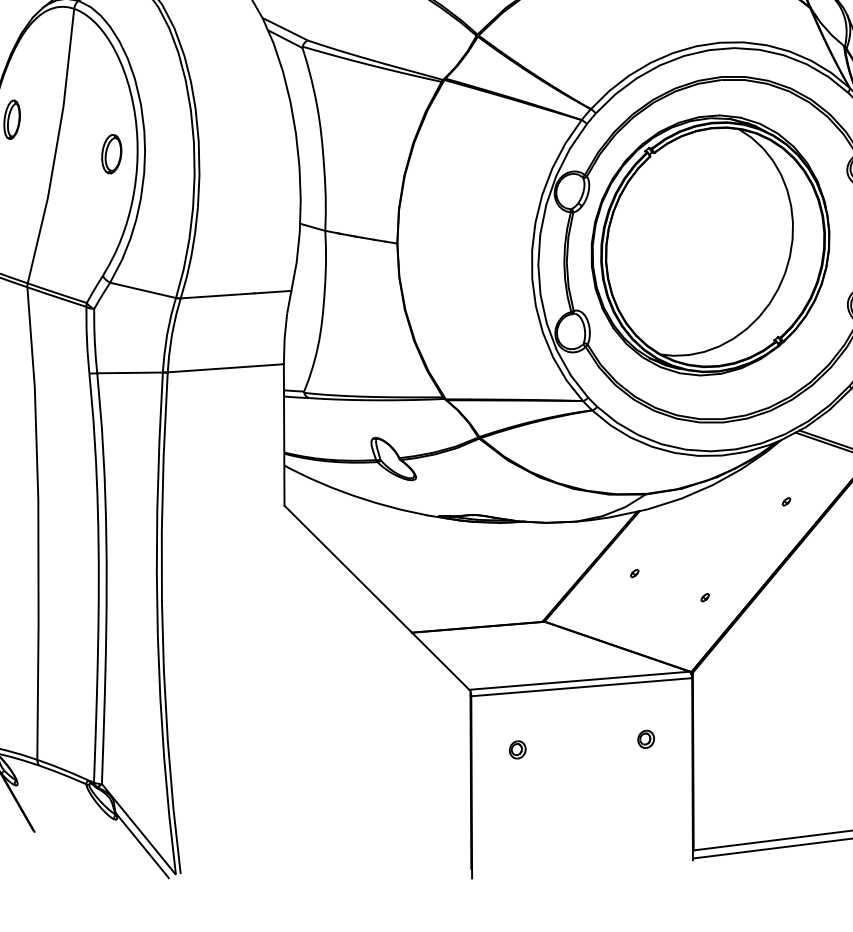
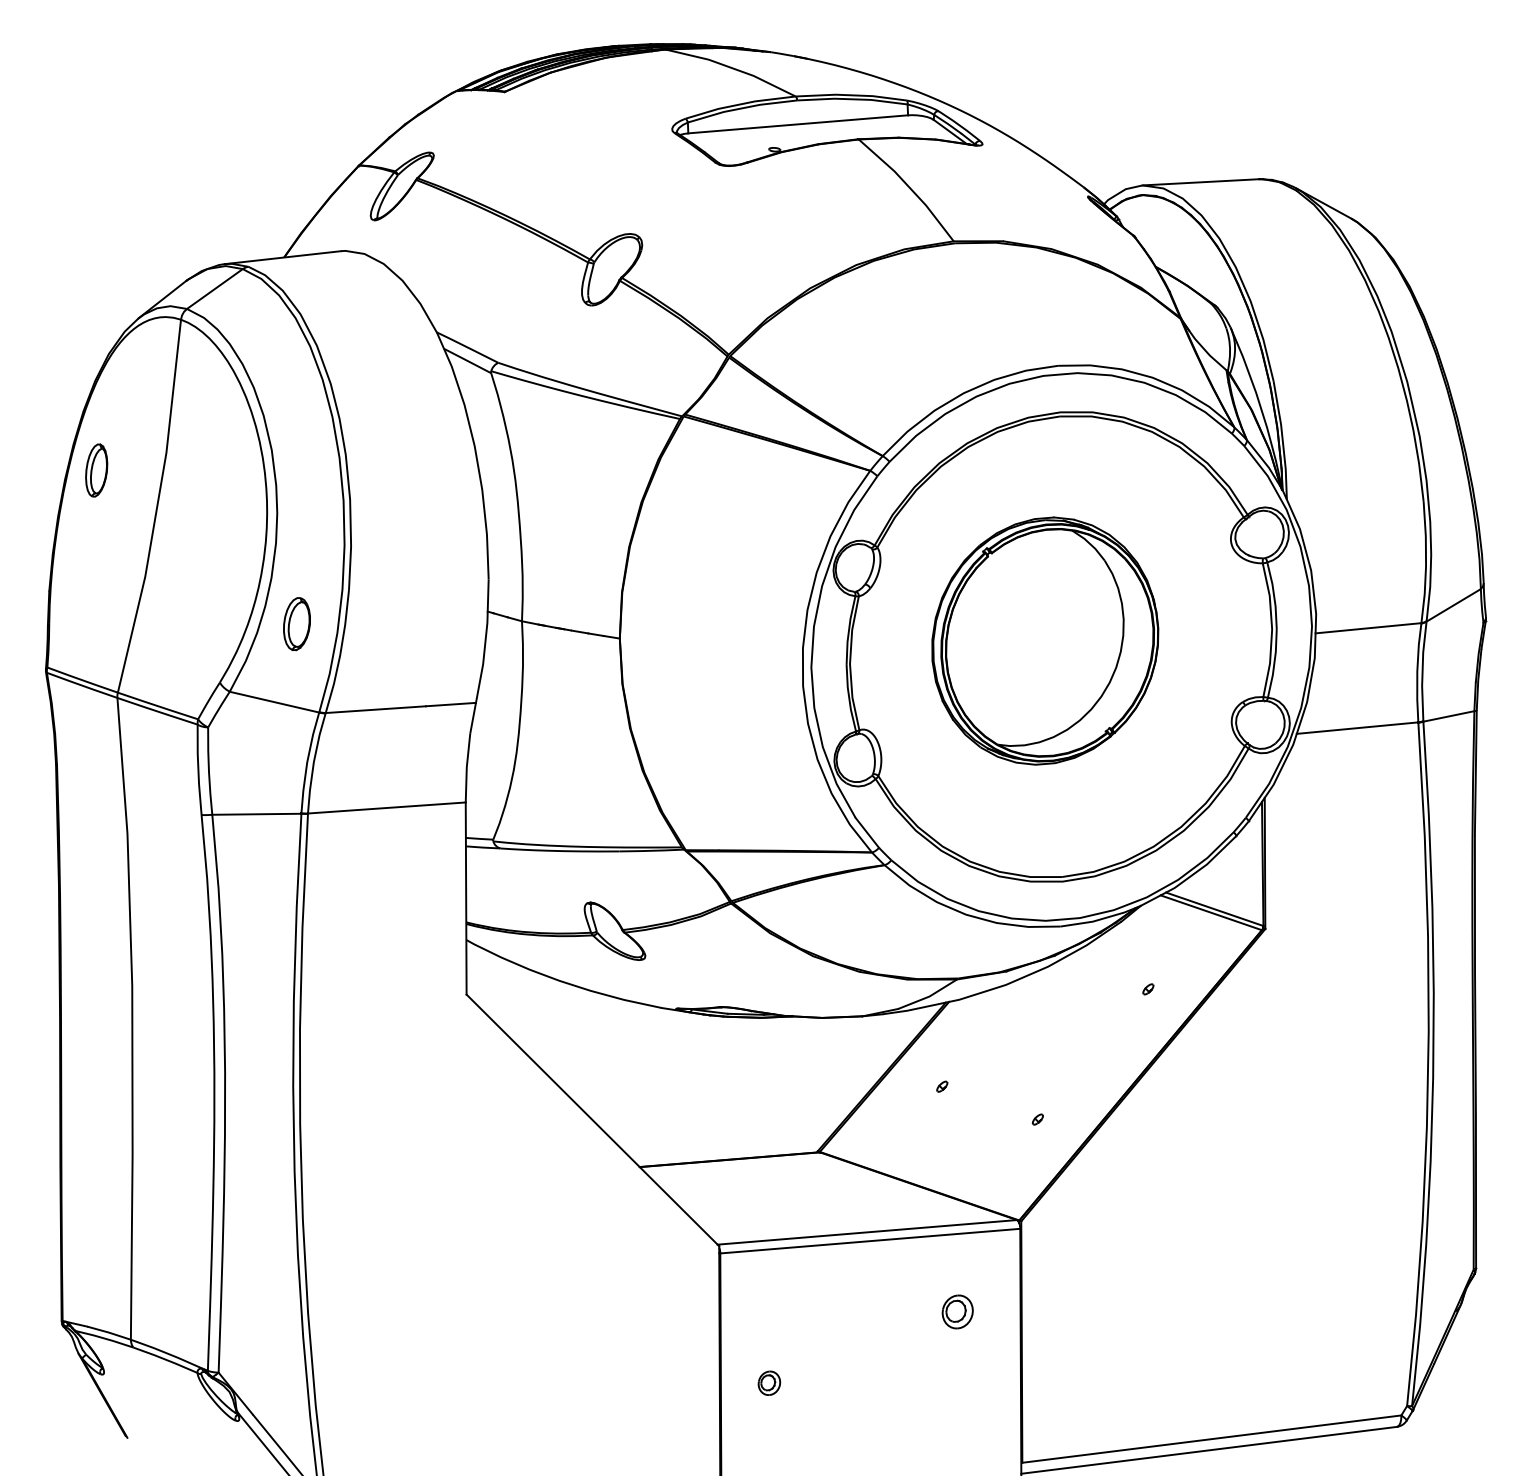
part: (111, 154) -> (296, 624), moved
part: (710, 244) -> (1045, 640), size x0.7
part: (645, 739) -> (957, 1311), size x1.4
part: (517, 749) -> (769, 1382), moved

